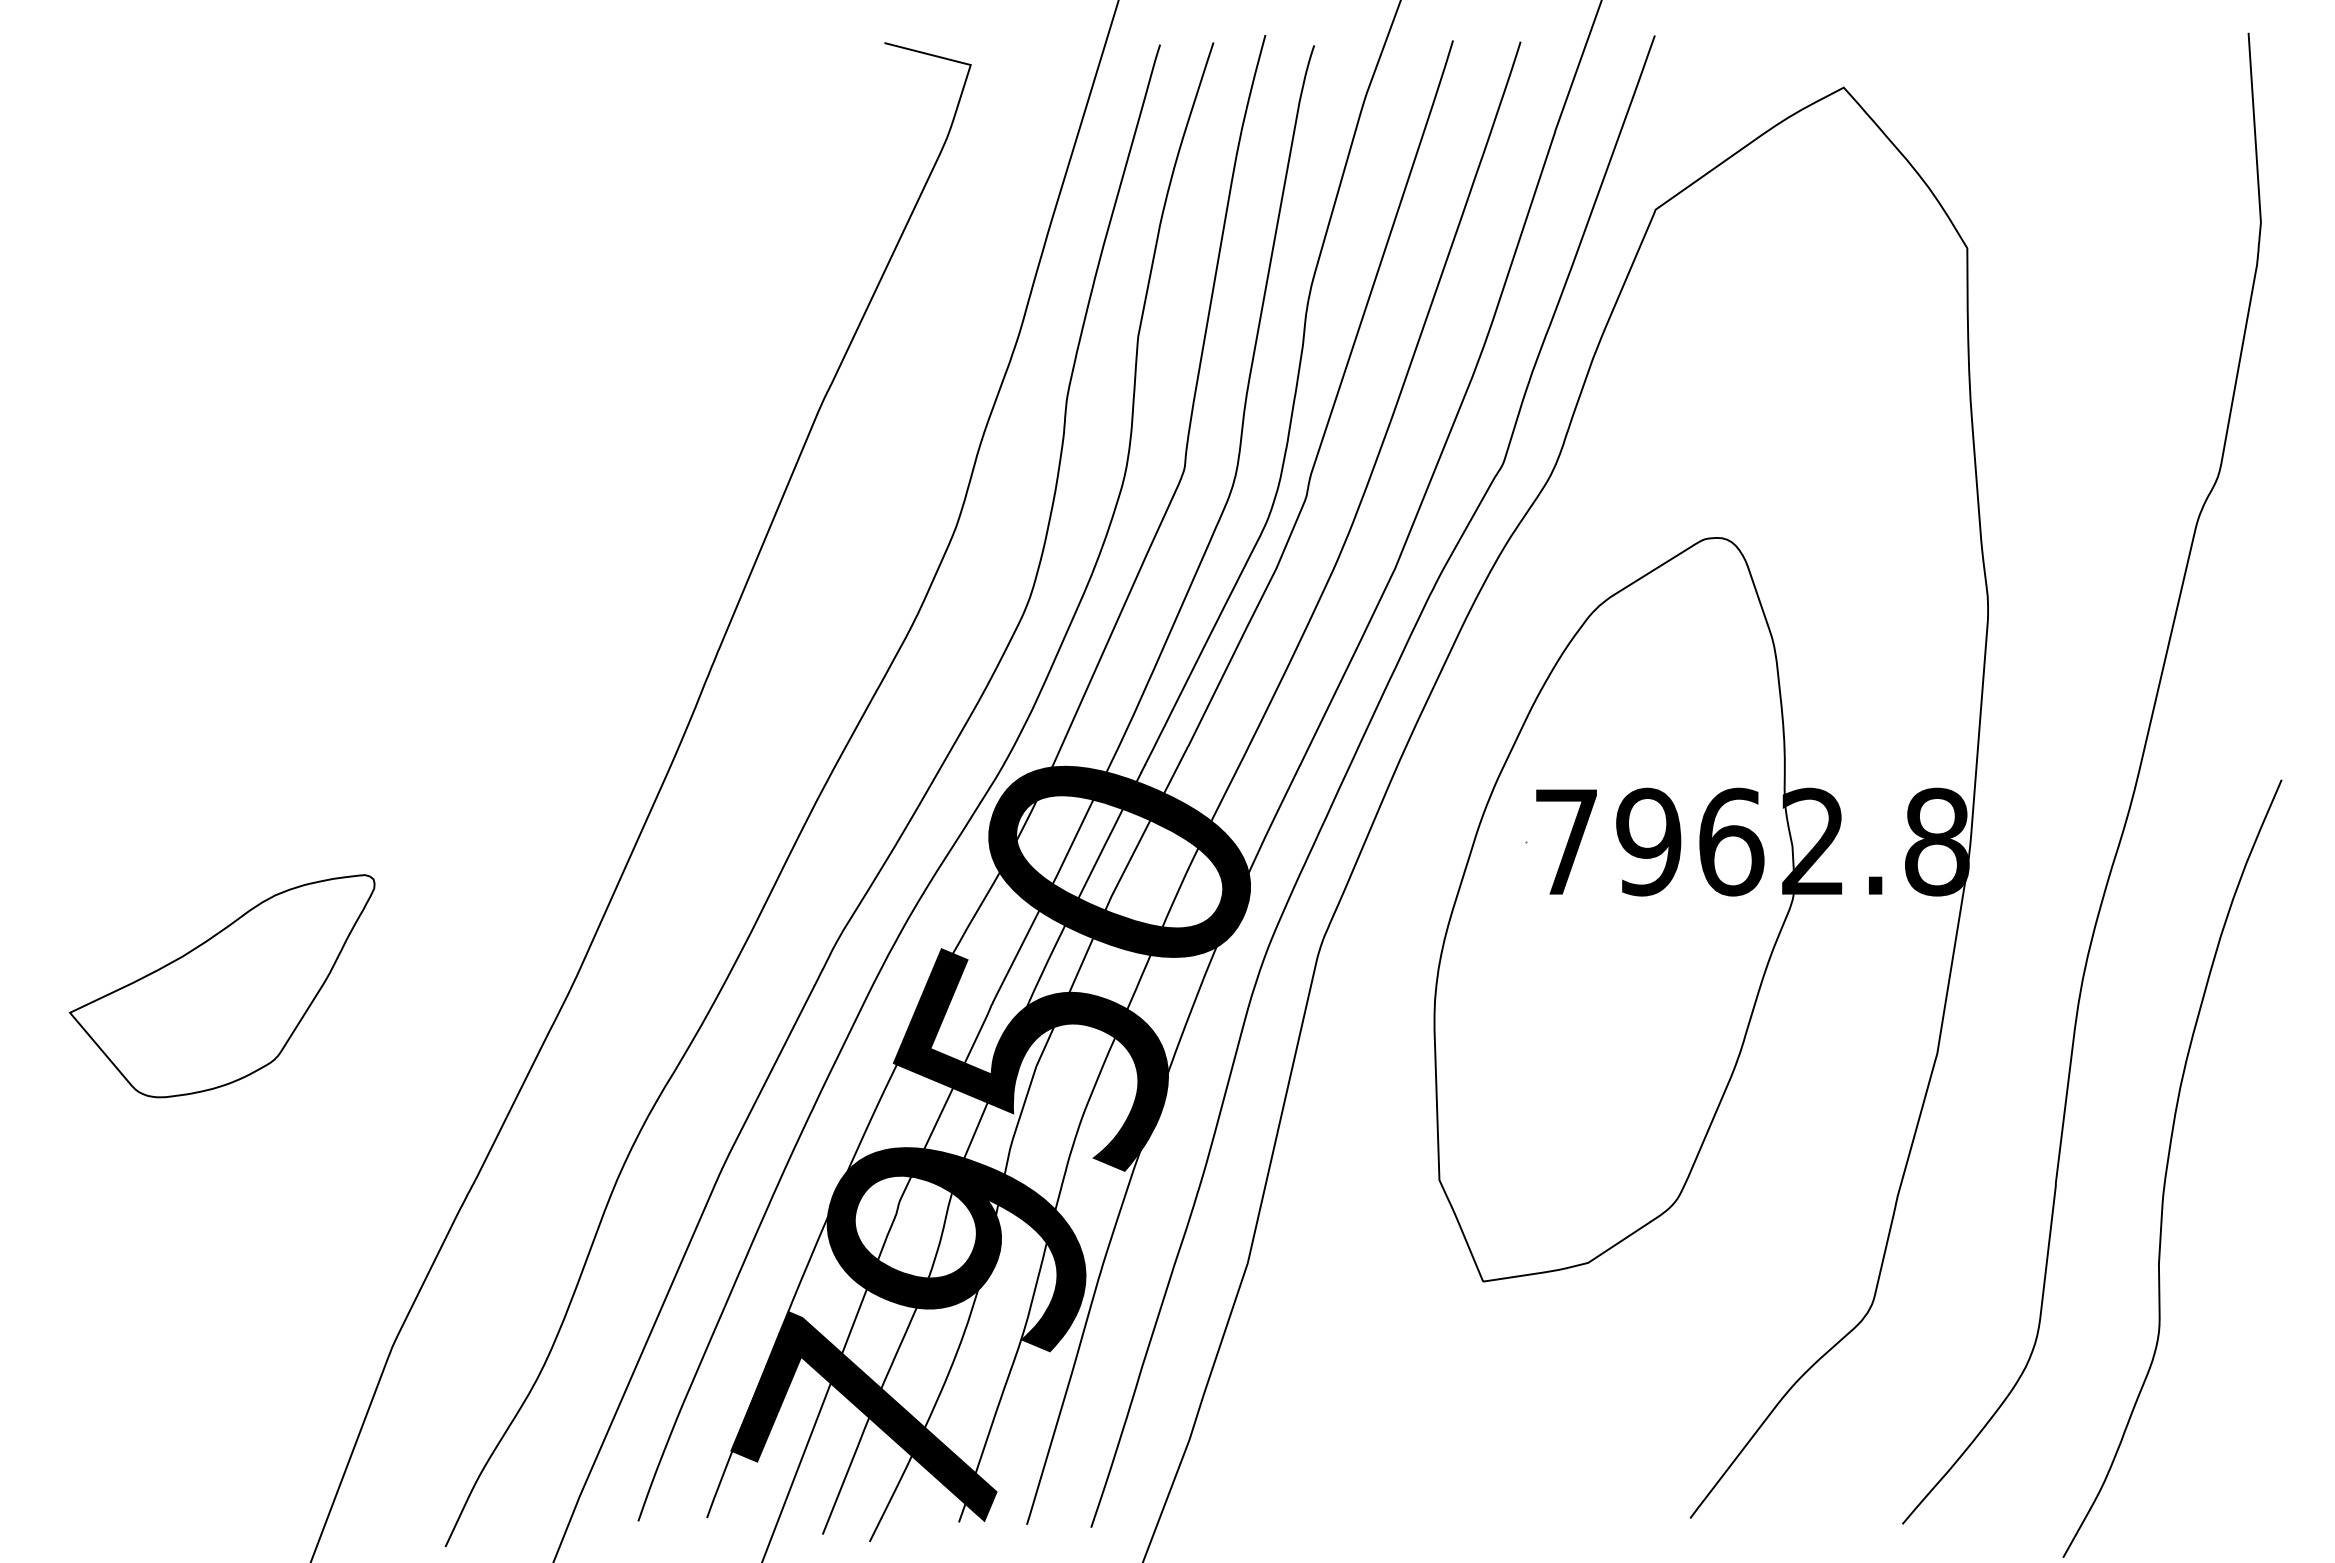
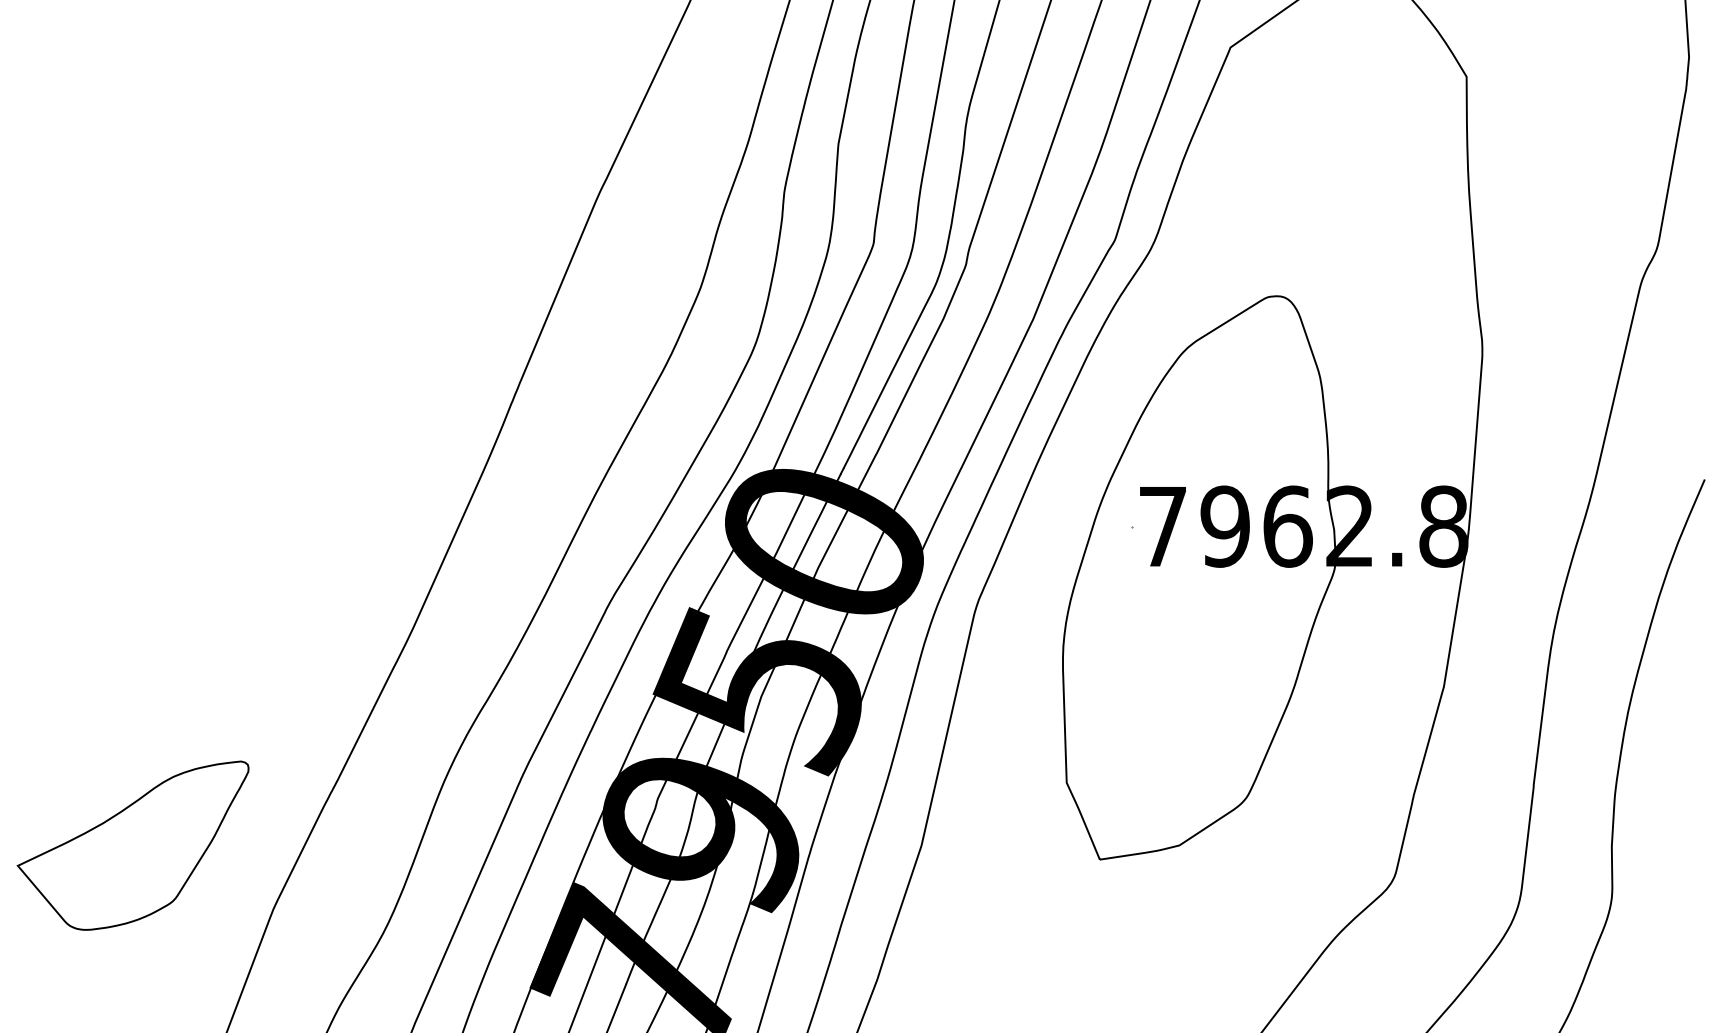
part: (221, 986) -> (132, 845), moved

